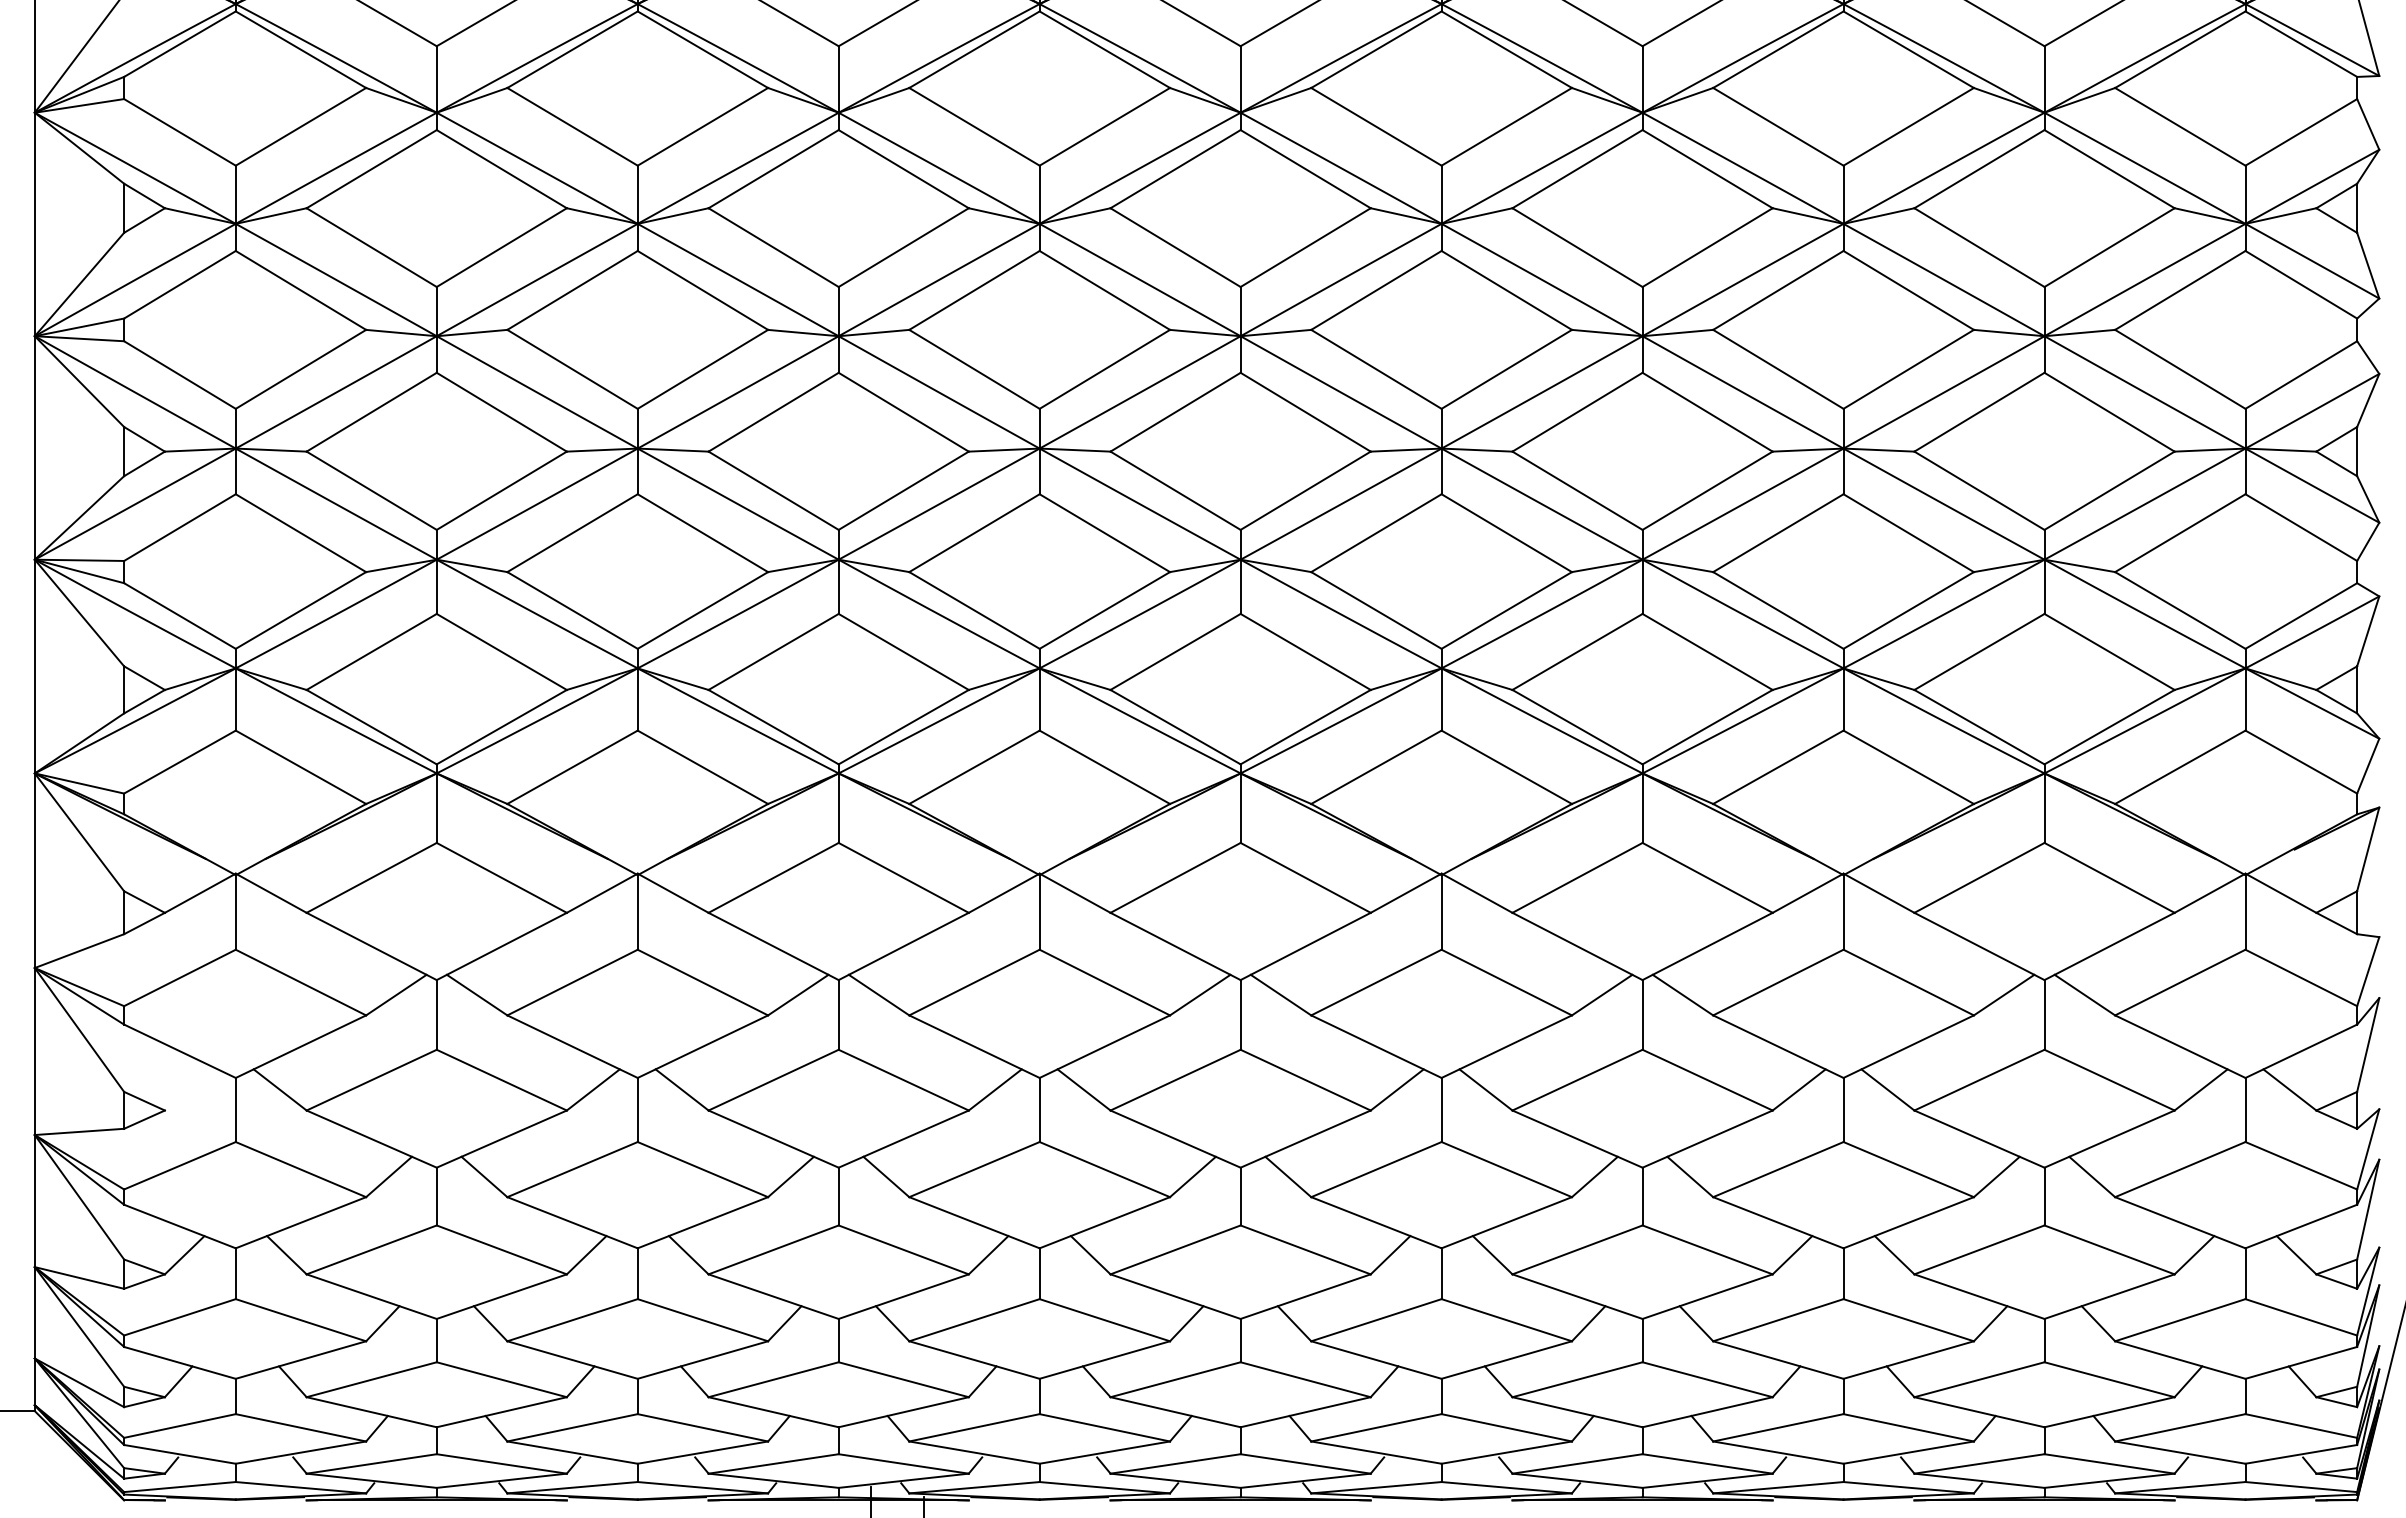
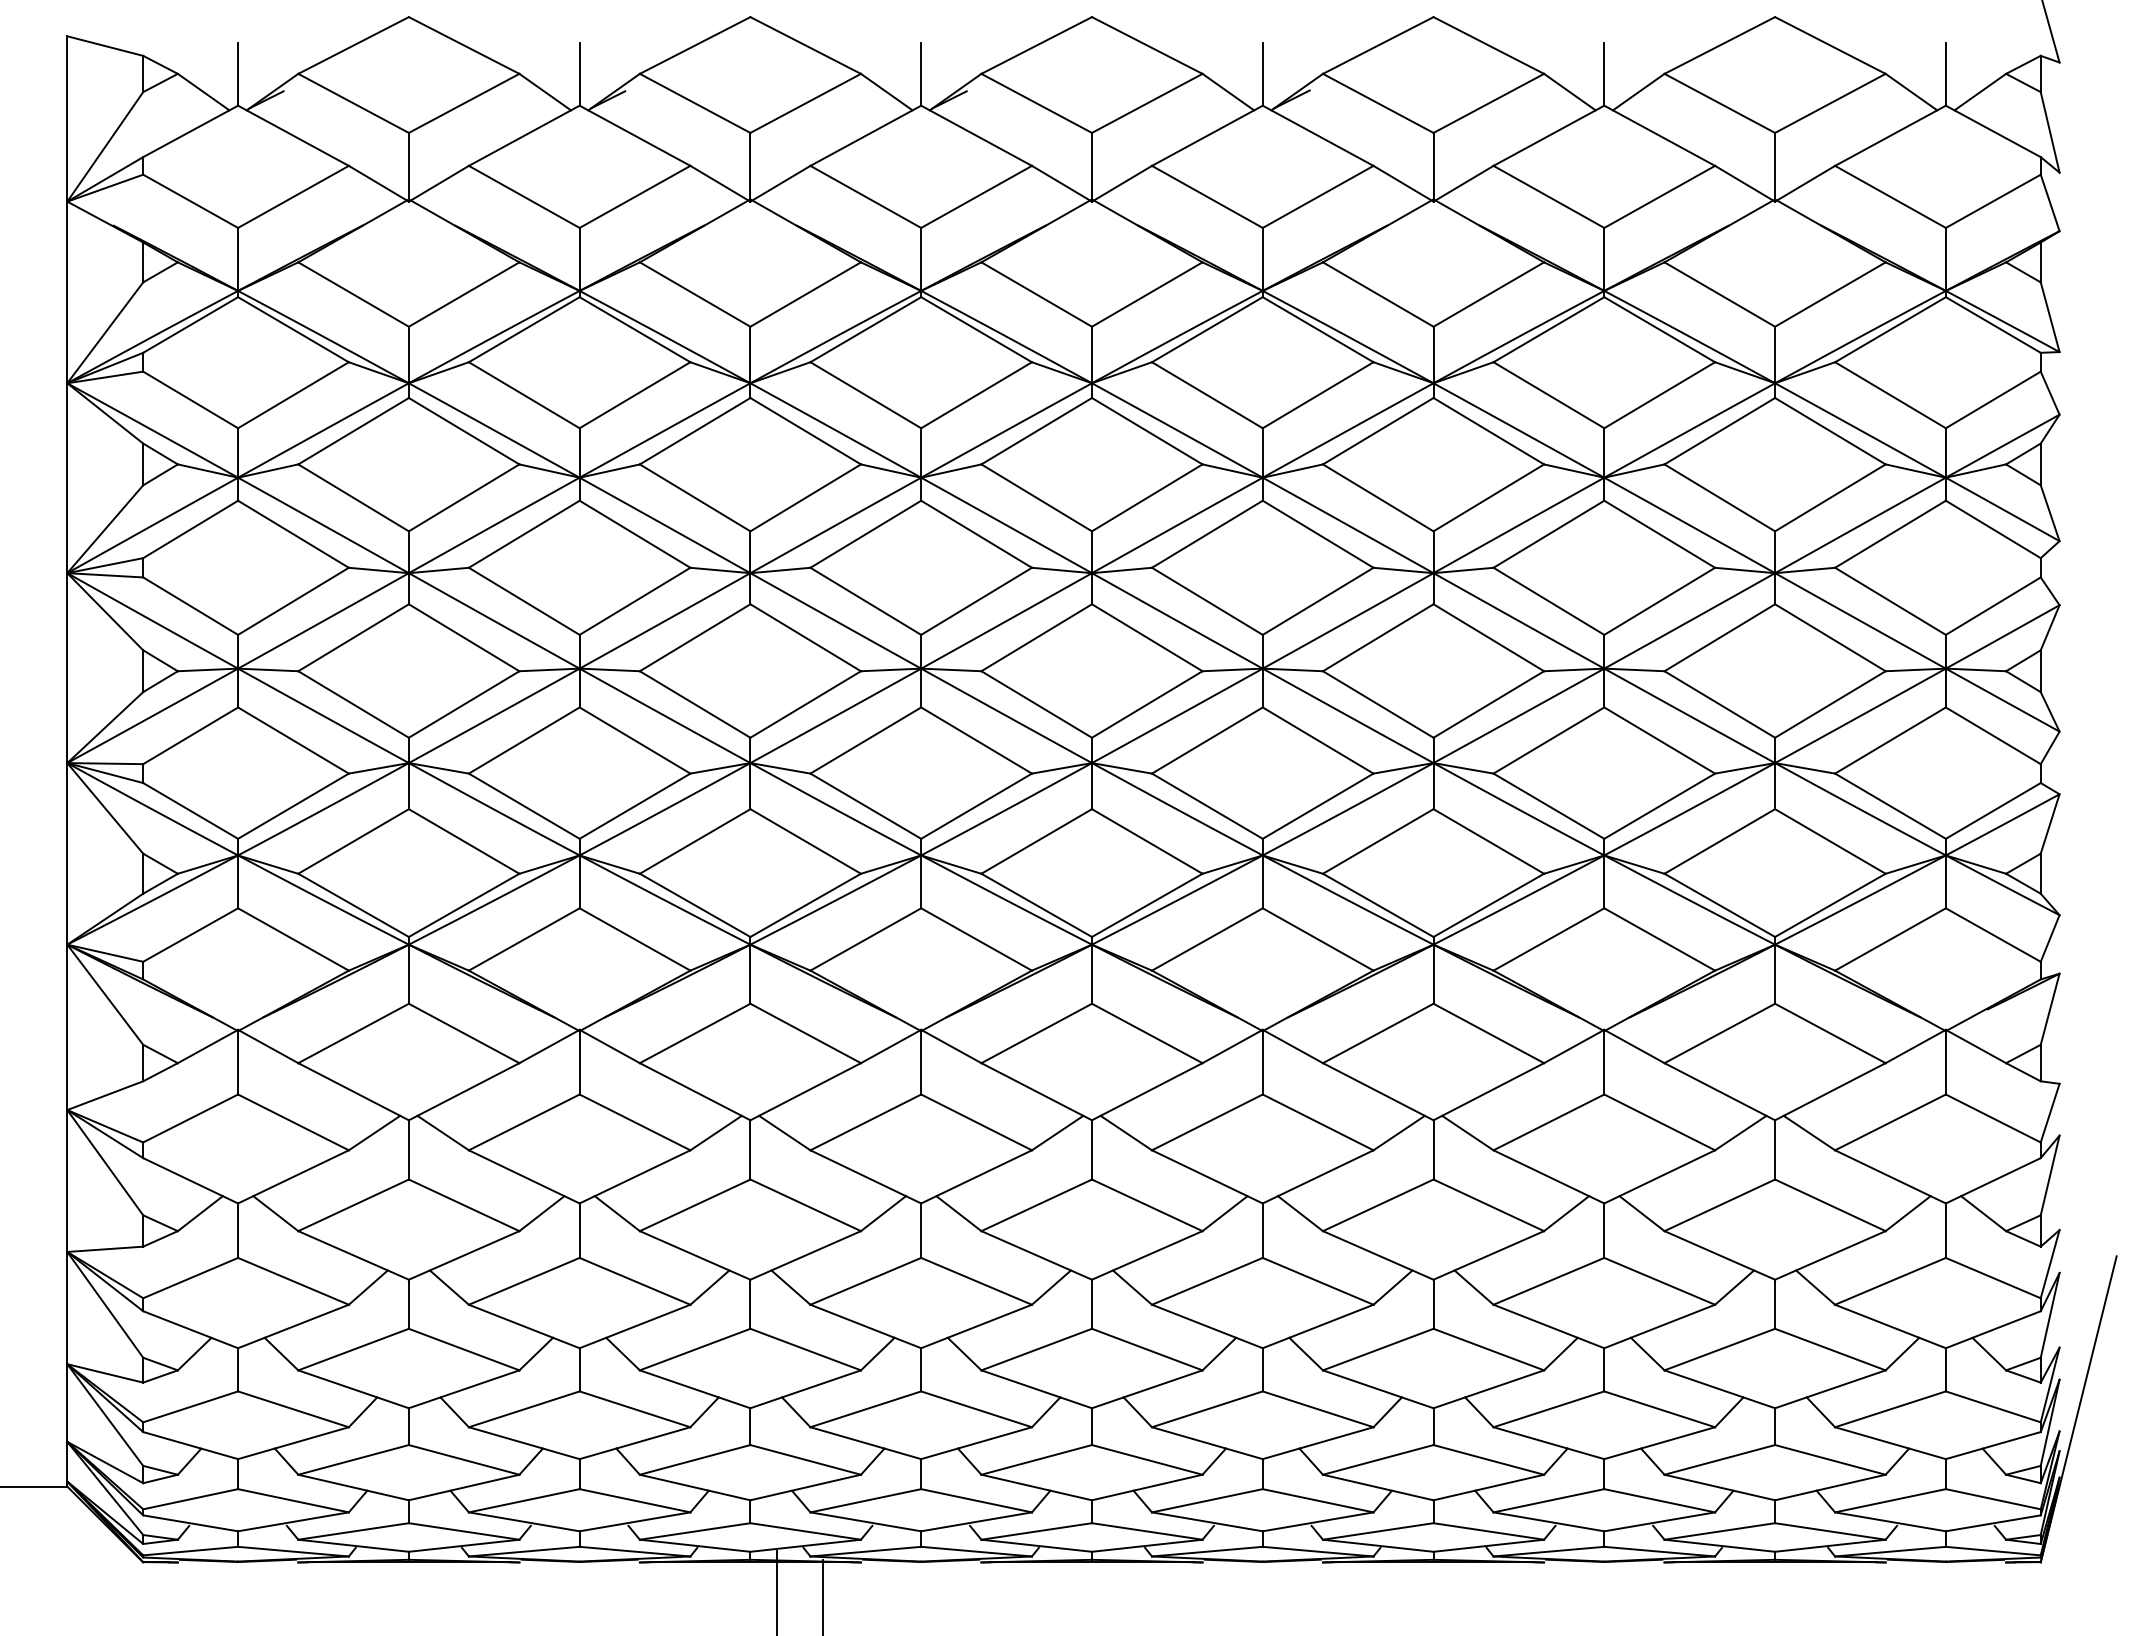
line: (190, 1089) -> (199, 1213), added

